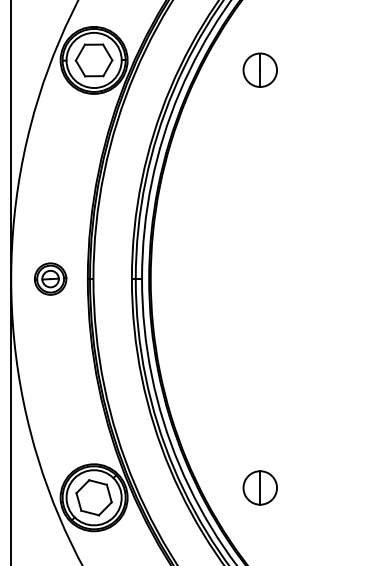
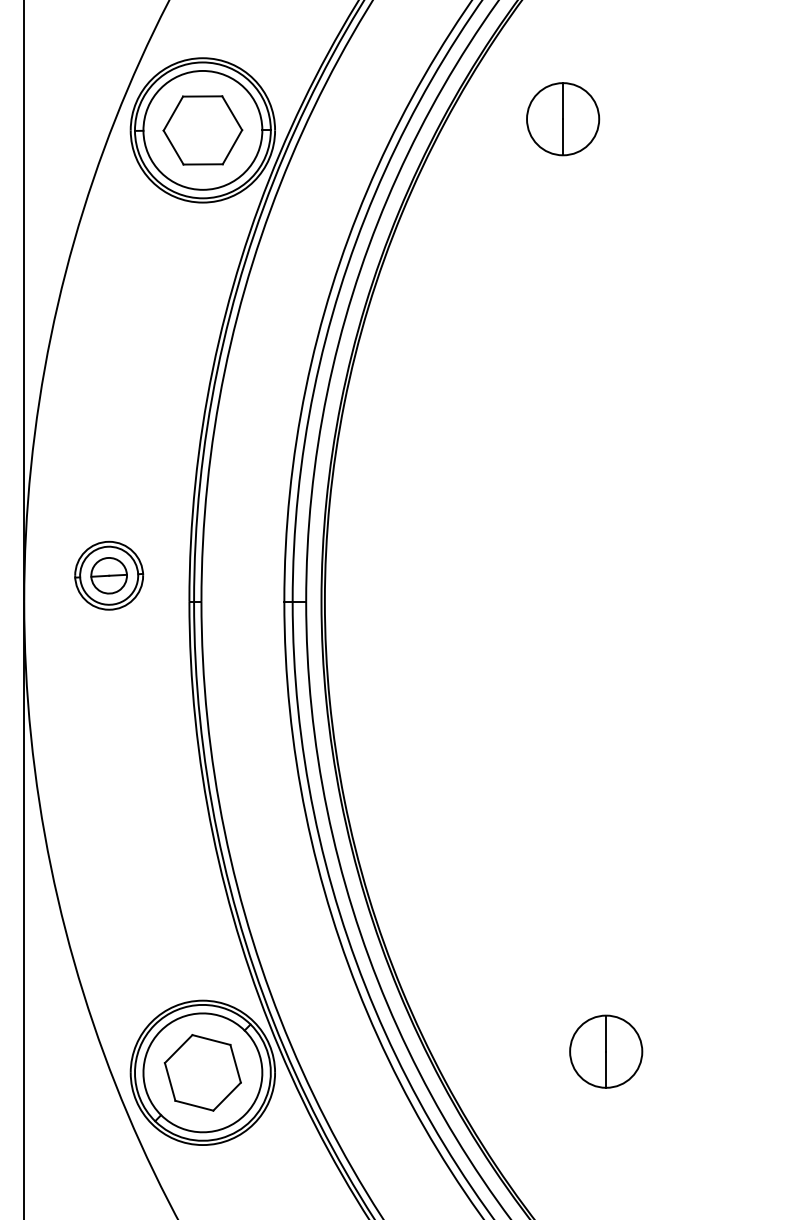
part: (259, 69) -> (561, 117), moved
part: (50, 278) -> (108, 574), moved
part: (259, 487) -> (604, 1050), moved

